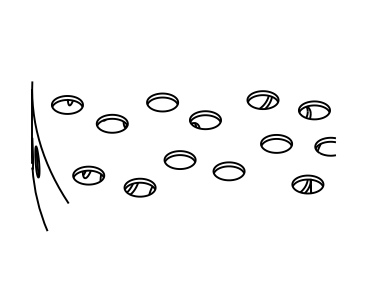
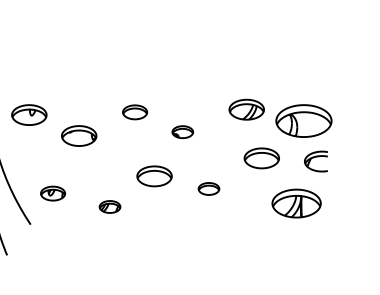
part: (162, 102) -> (135, 112), size x0.7
part: (314, 110) -> (304, 121), size x1.6
part: (205, 120) -> (182, 132), size x0.6
part: (228, 171) -> (208, 189), size x0.6
part: (88, 175) -> (52, 193), size x0.7
part: (307, 184) -> (296, 203), size x1.4
part: (139, 187) -> (109, 206), size x0.6

